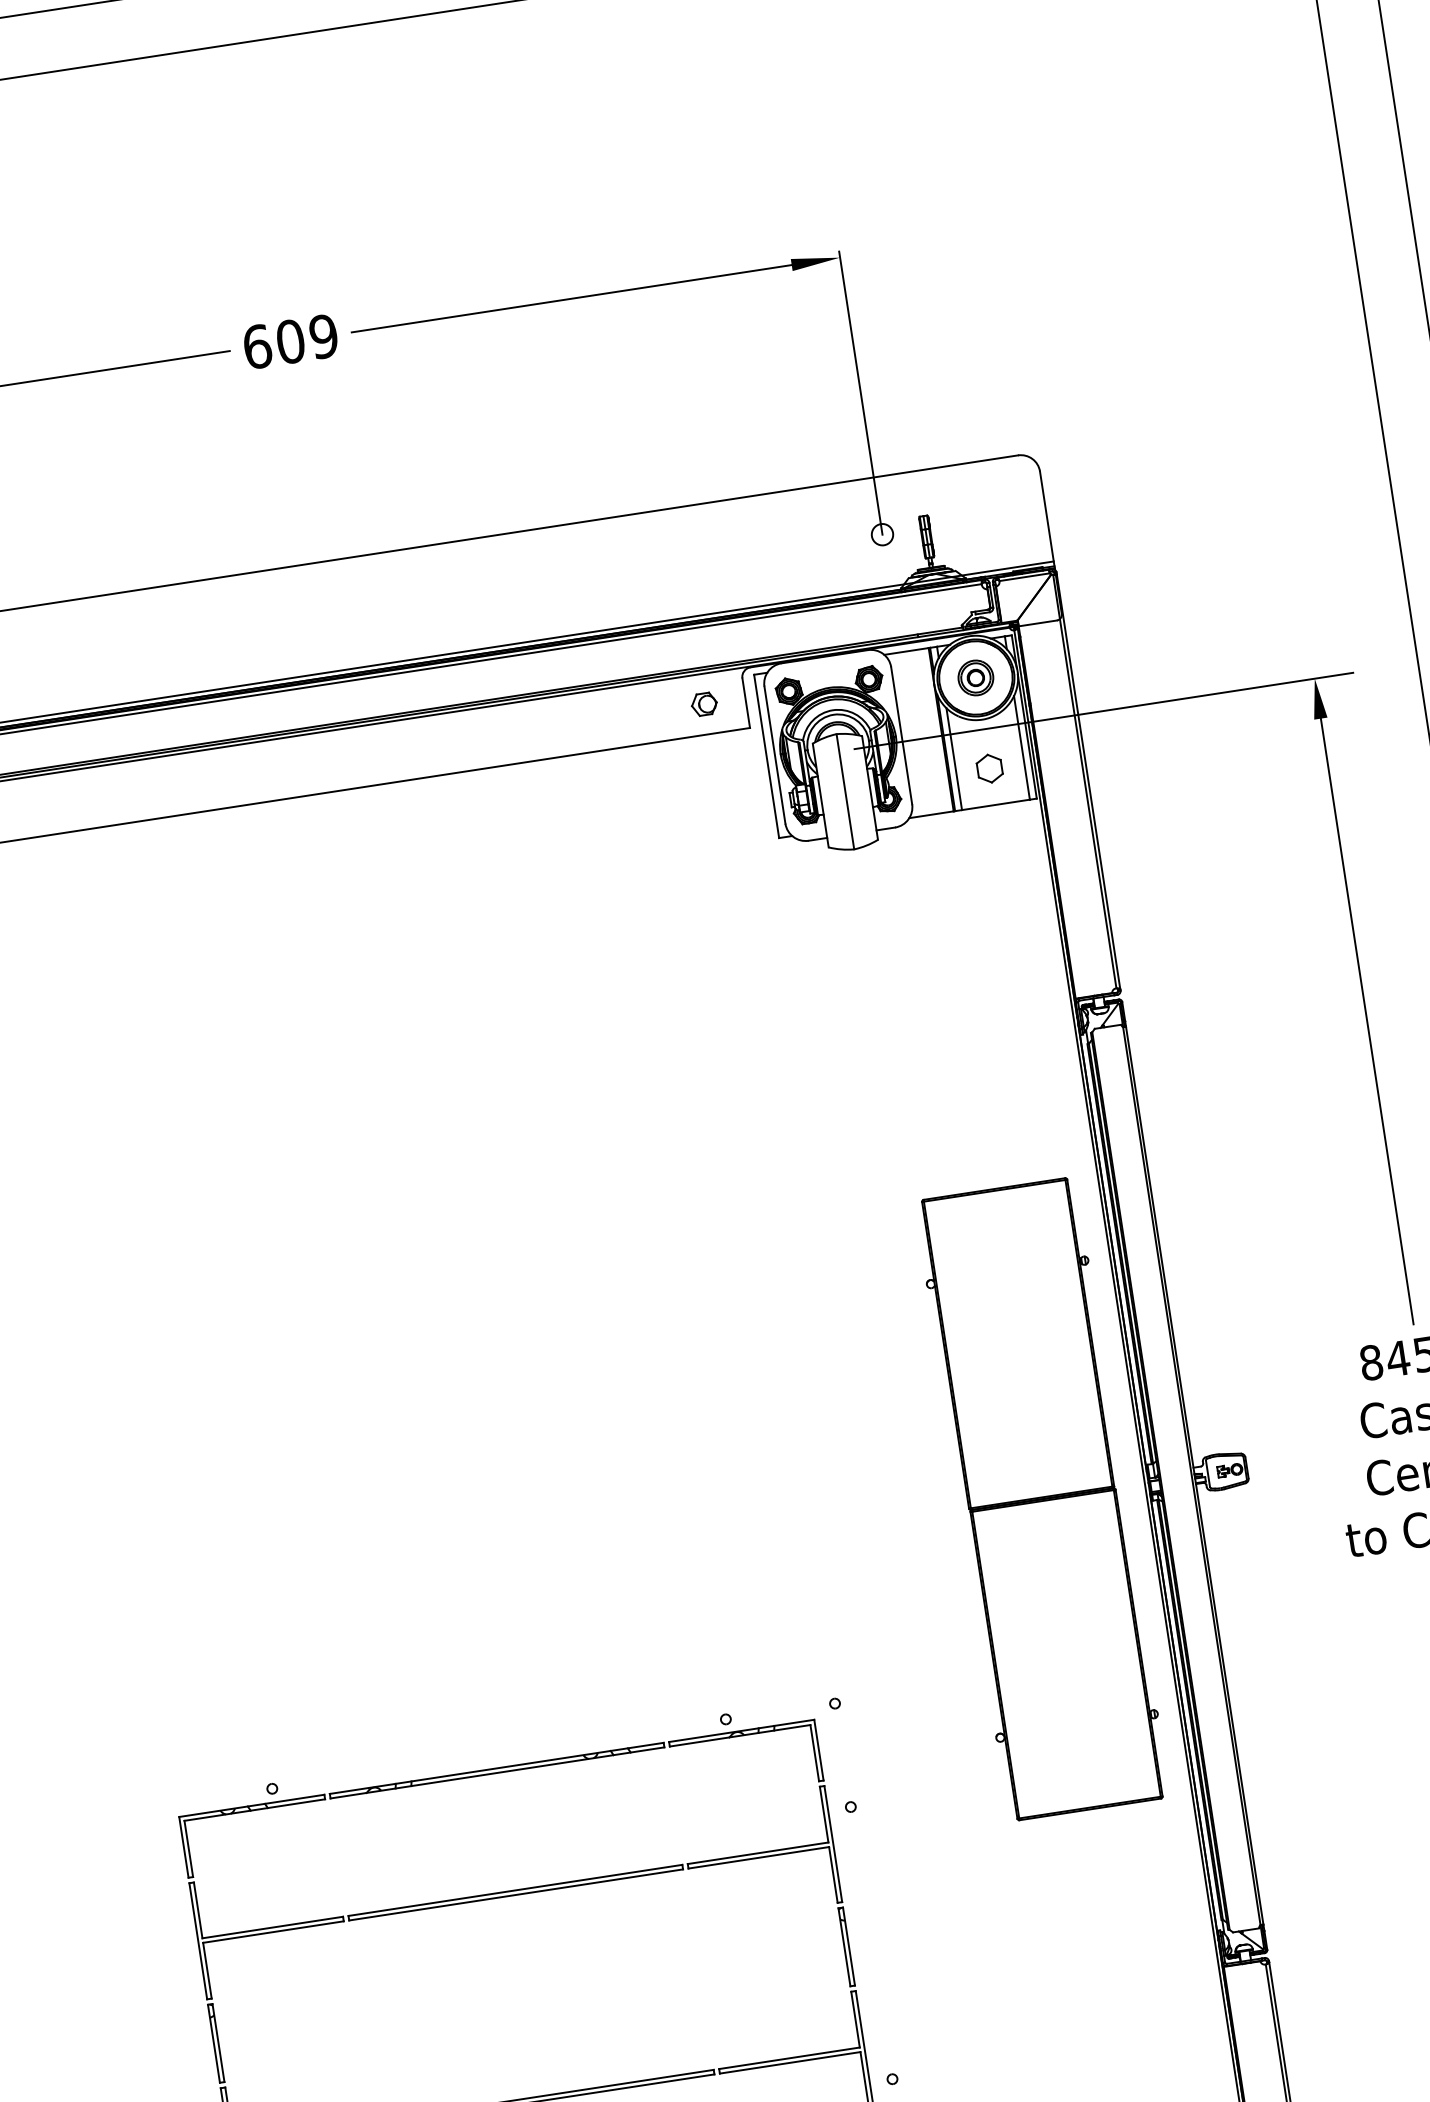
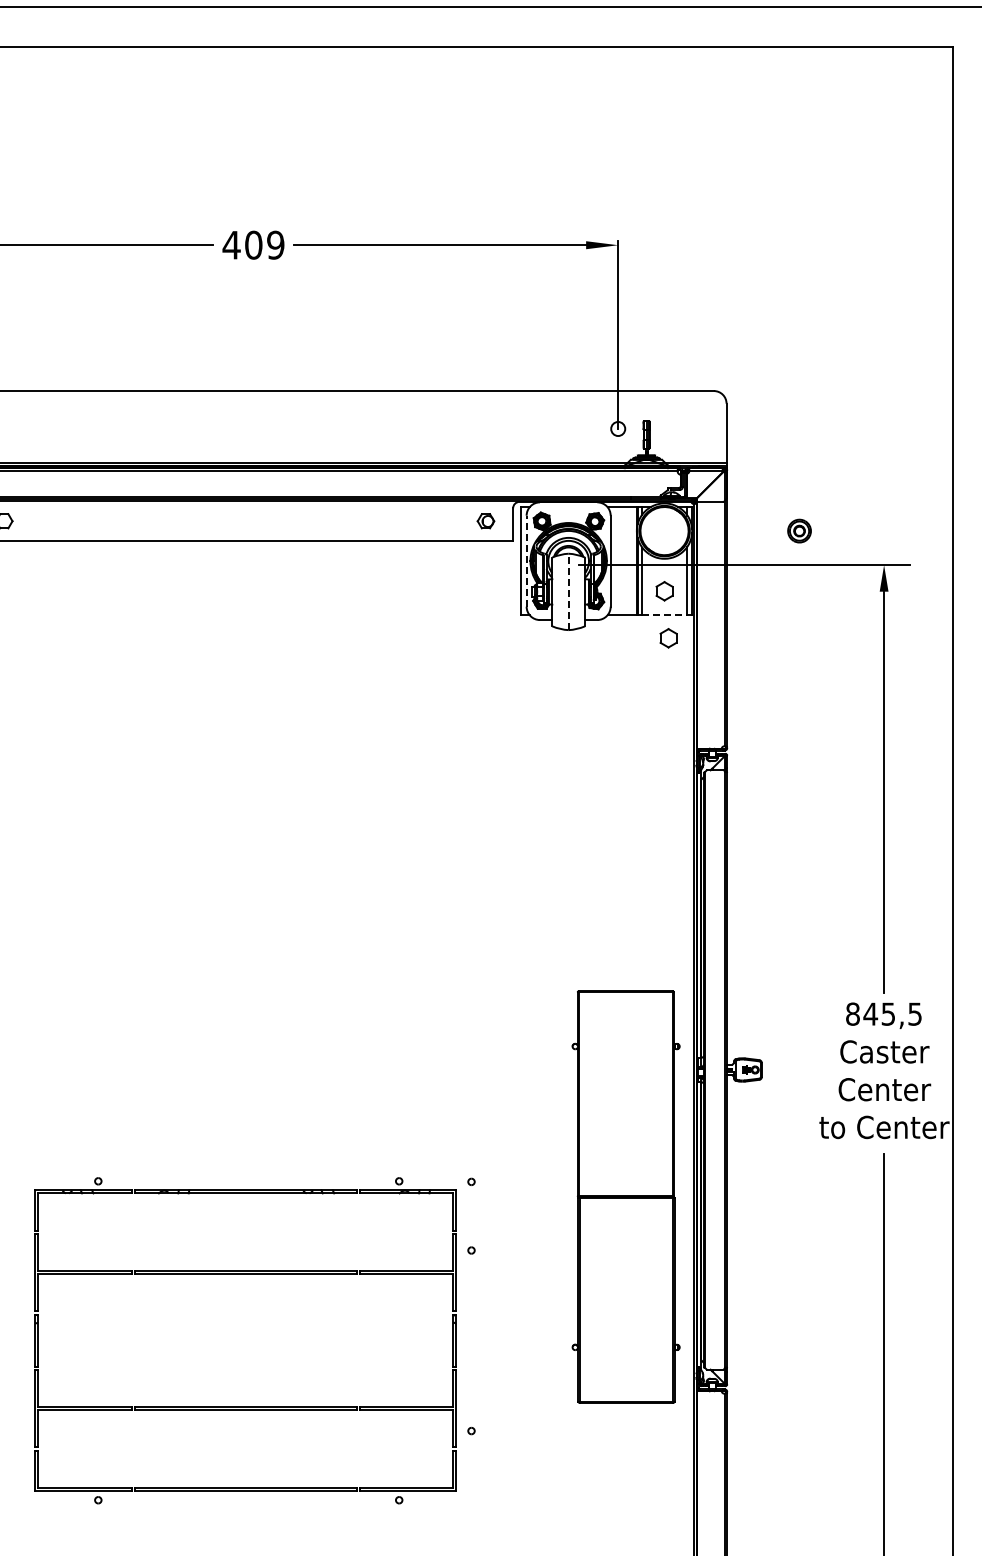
text: (256, 345) -> (231, 244), 609 -> 409
part: (975, 677) -> (799, 530), moved
line: (774, 754) -> (526, 560), solid -> dashed
line: (845, 791) -> (568, 591), solid -> dashed
line: (995, 805) -> (664, 615), solid -> dashed
part: (1006, 838) -> (668, 638), added
part: (1041, 1498) -> (625, 1196), moved

